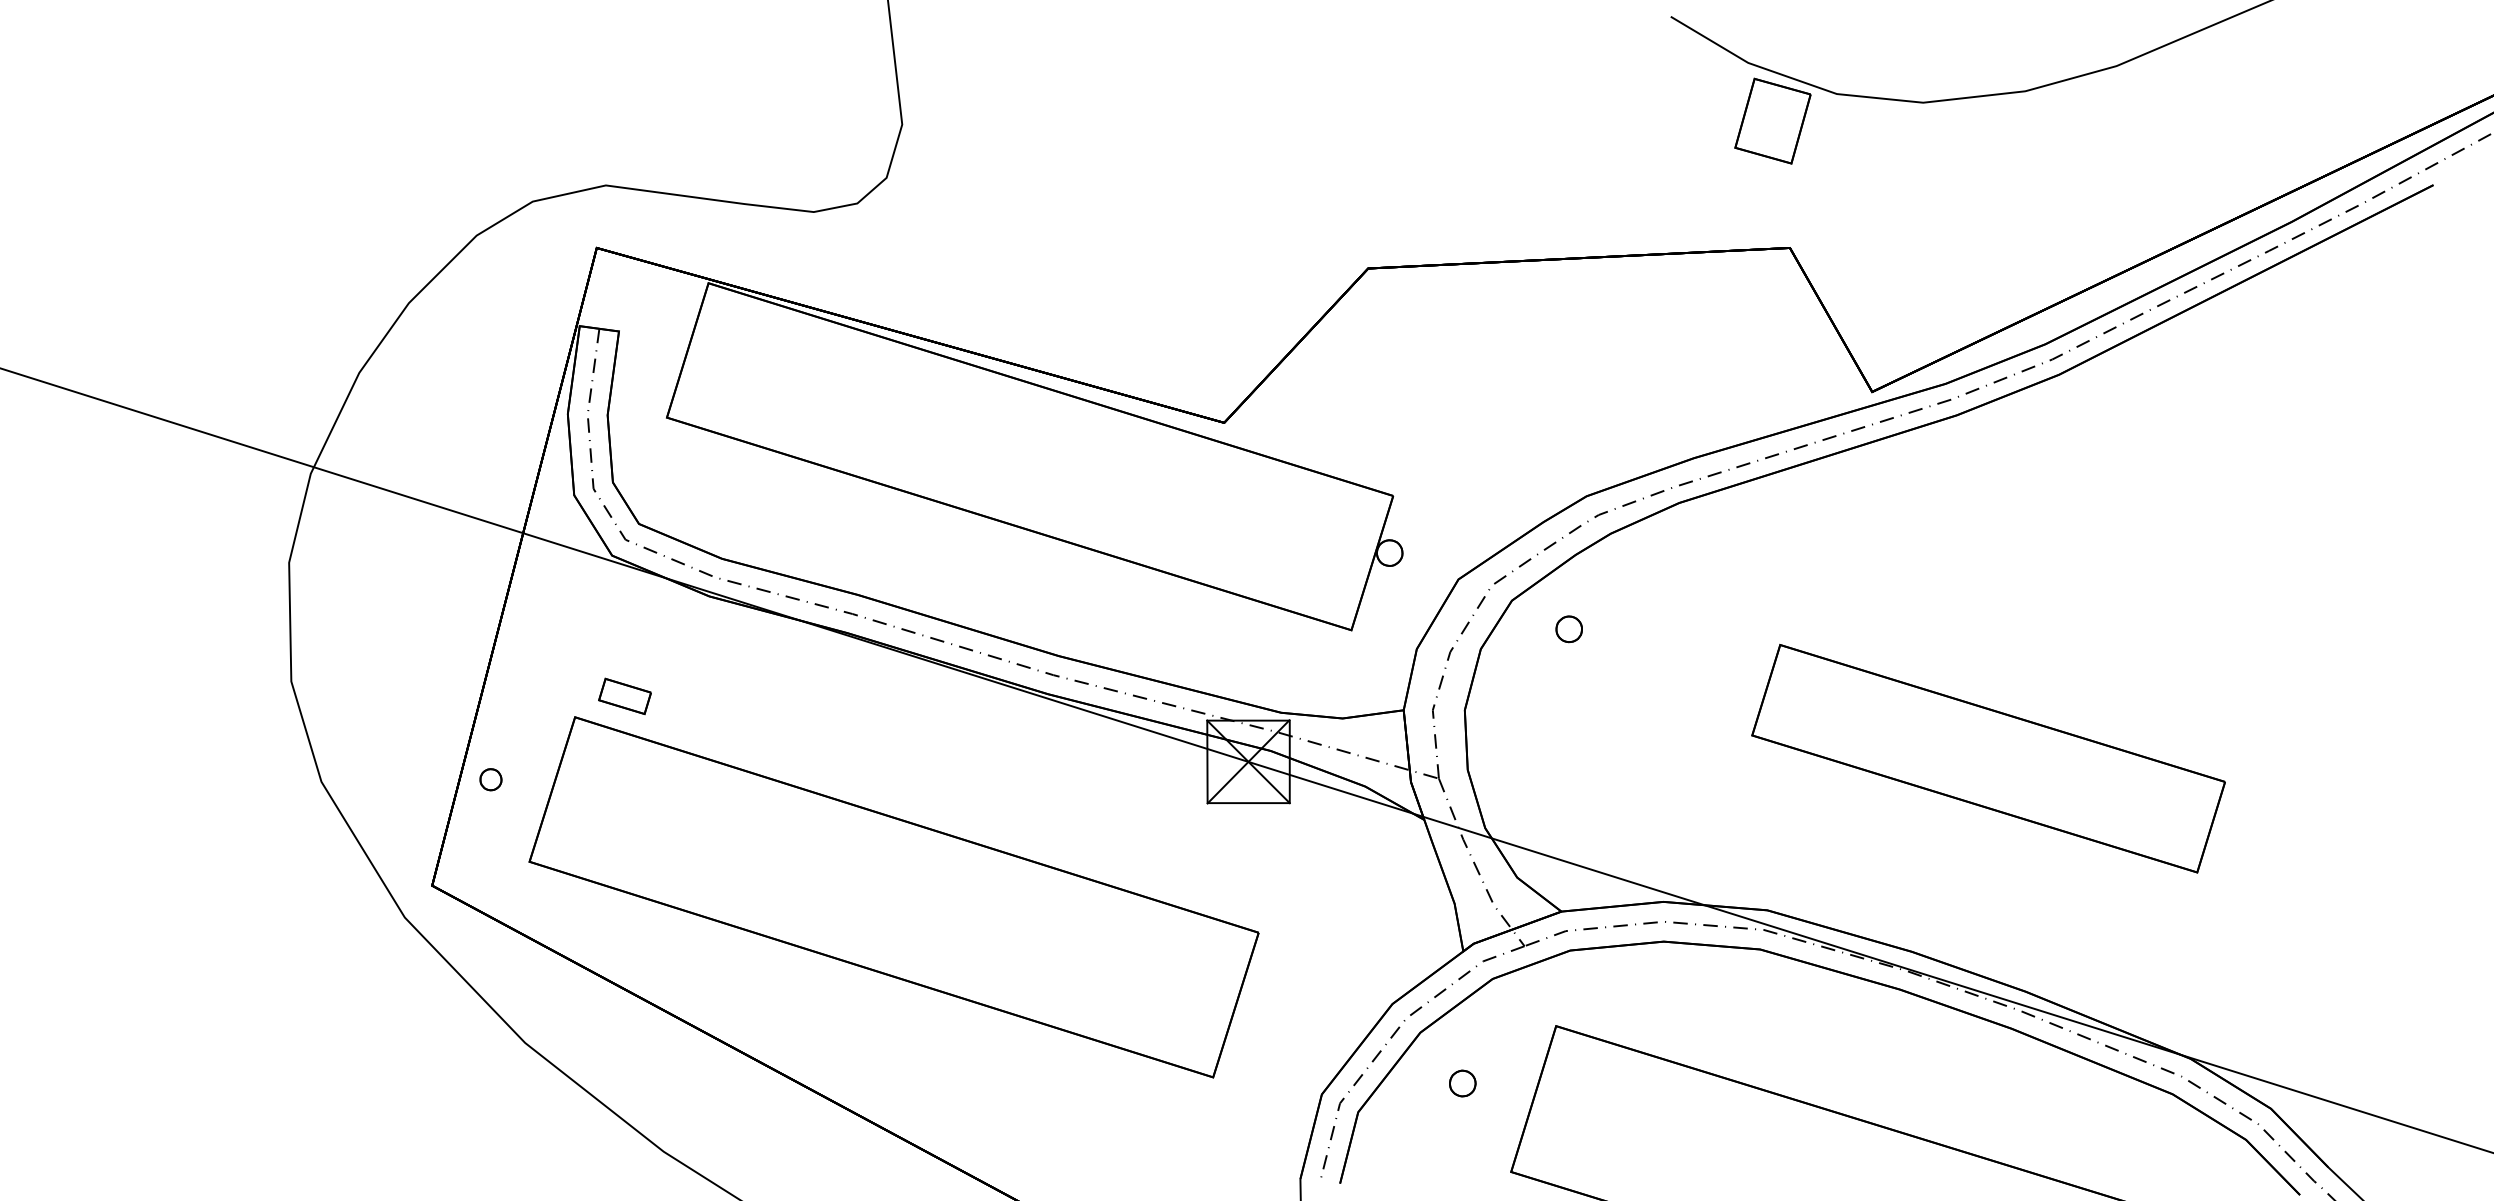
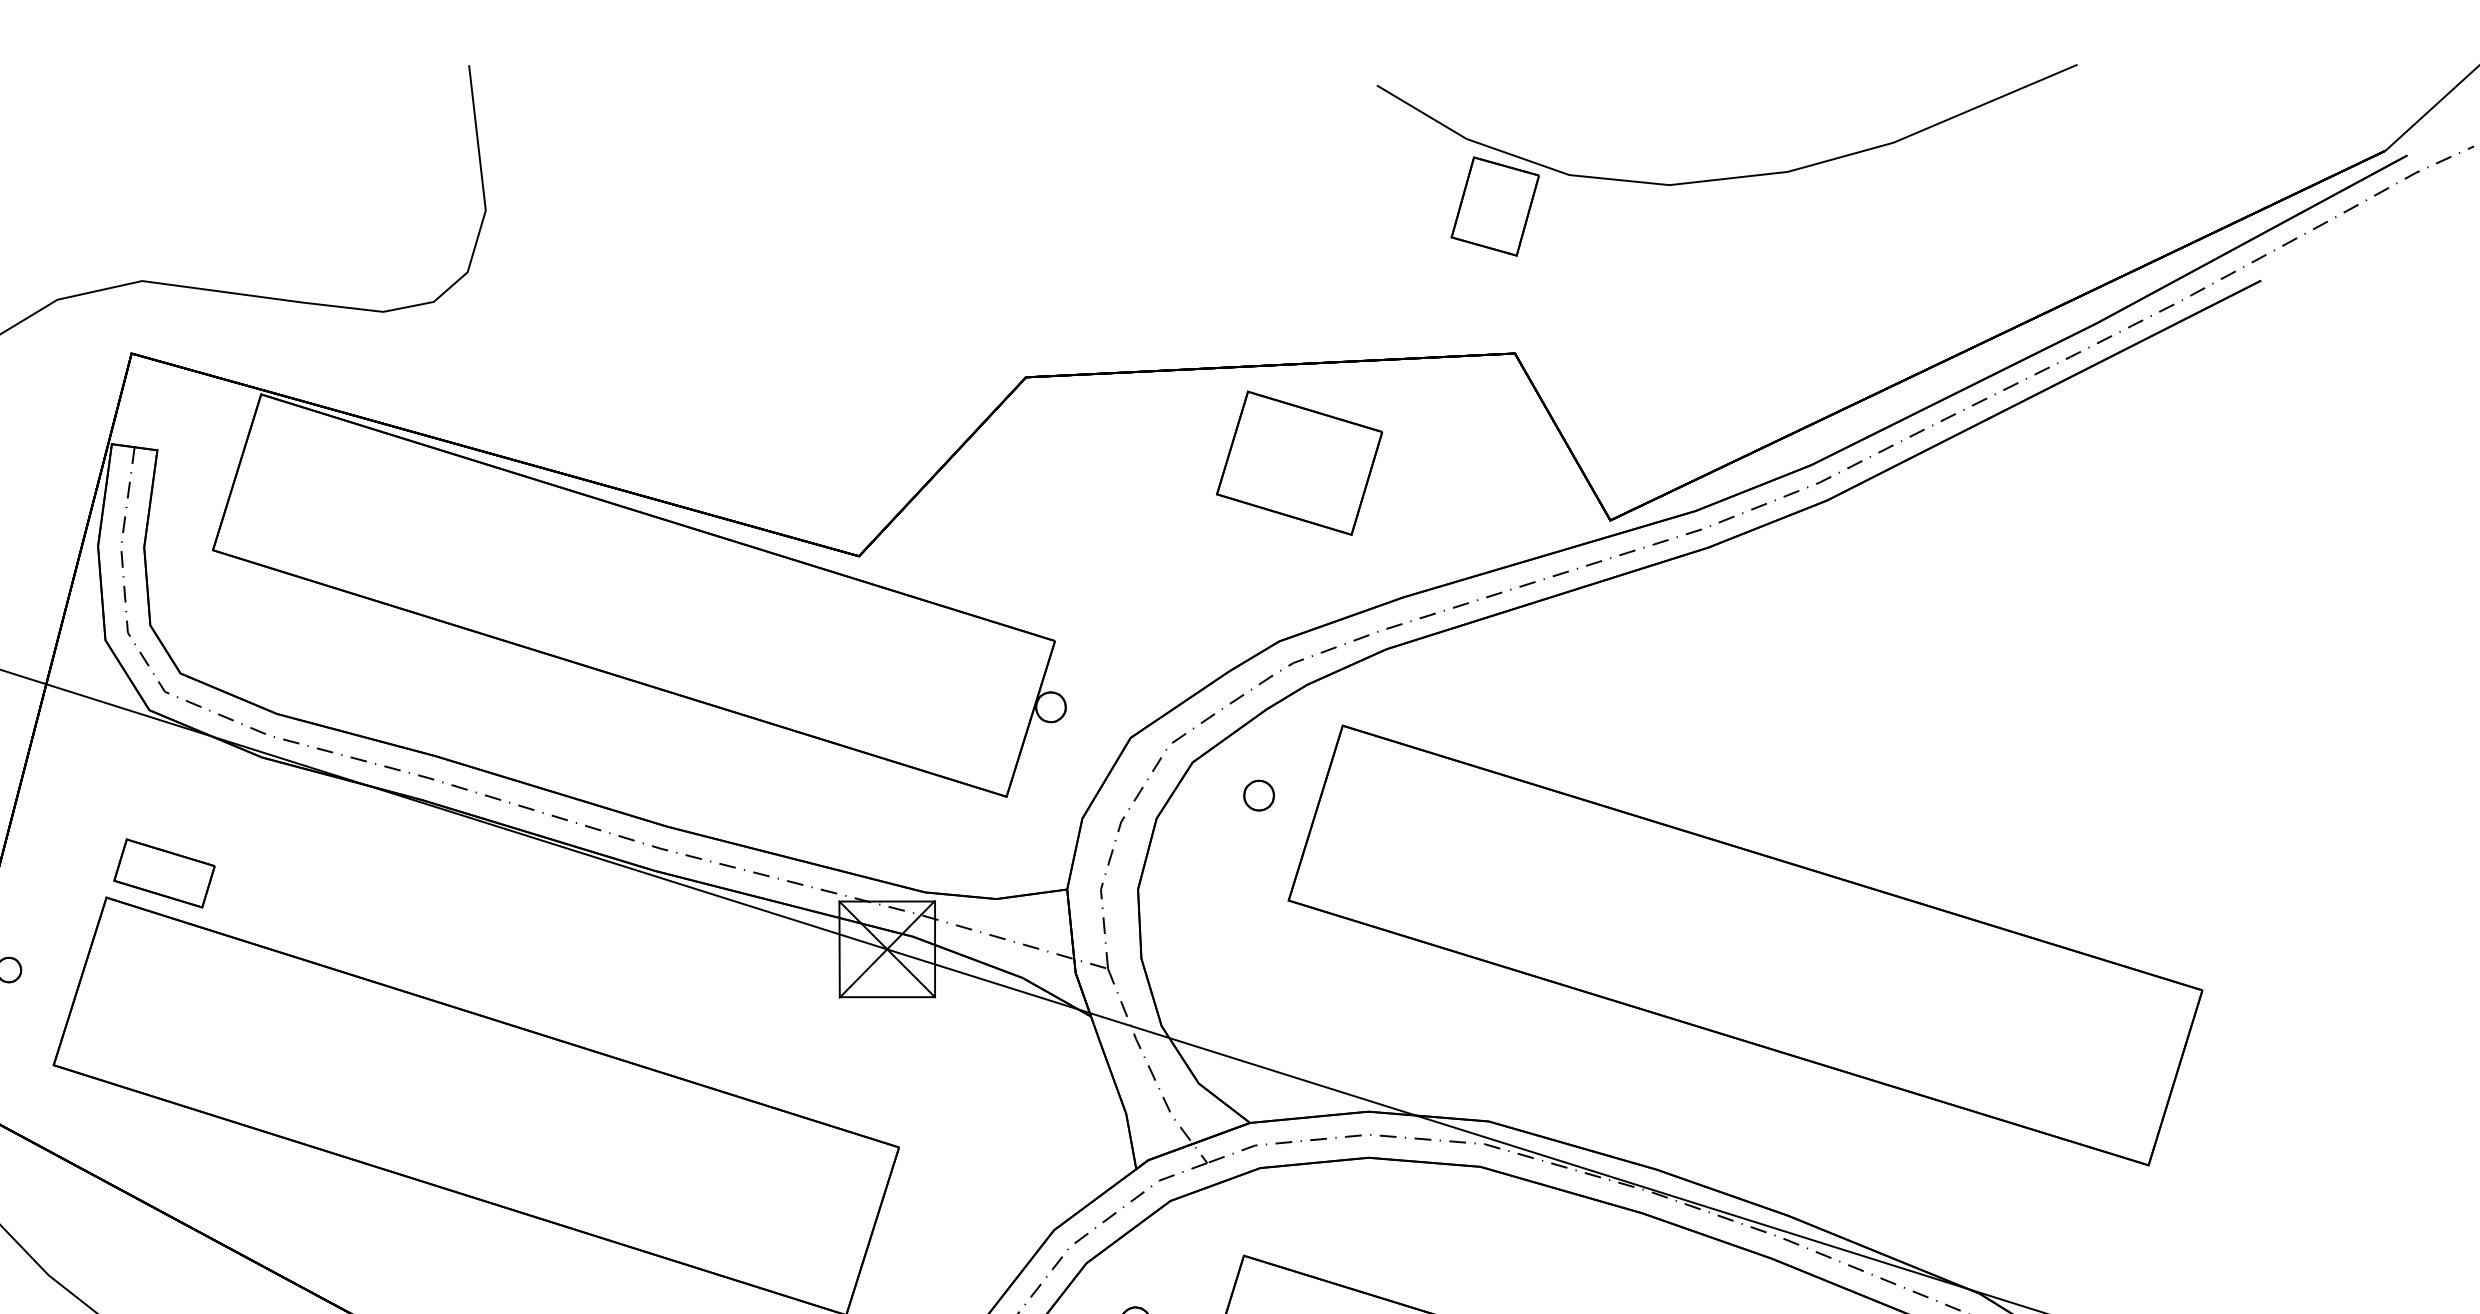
part: (1604, 342) -> (1299, 463), added
part: (624, 696) -> (163, 873), size x1.67
part: (1988, 758) -> (1745, 945), size x1.67

